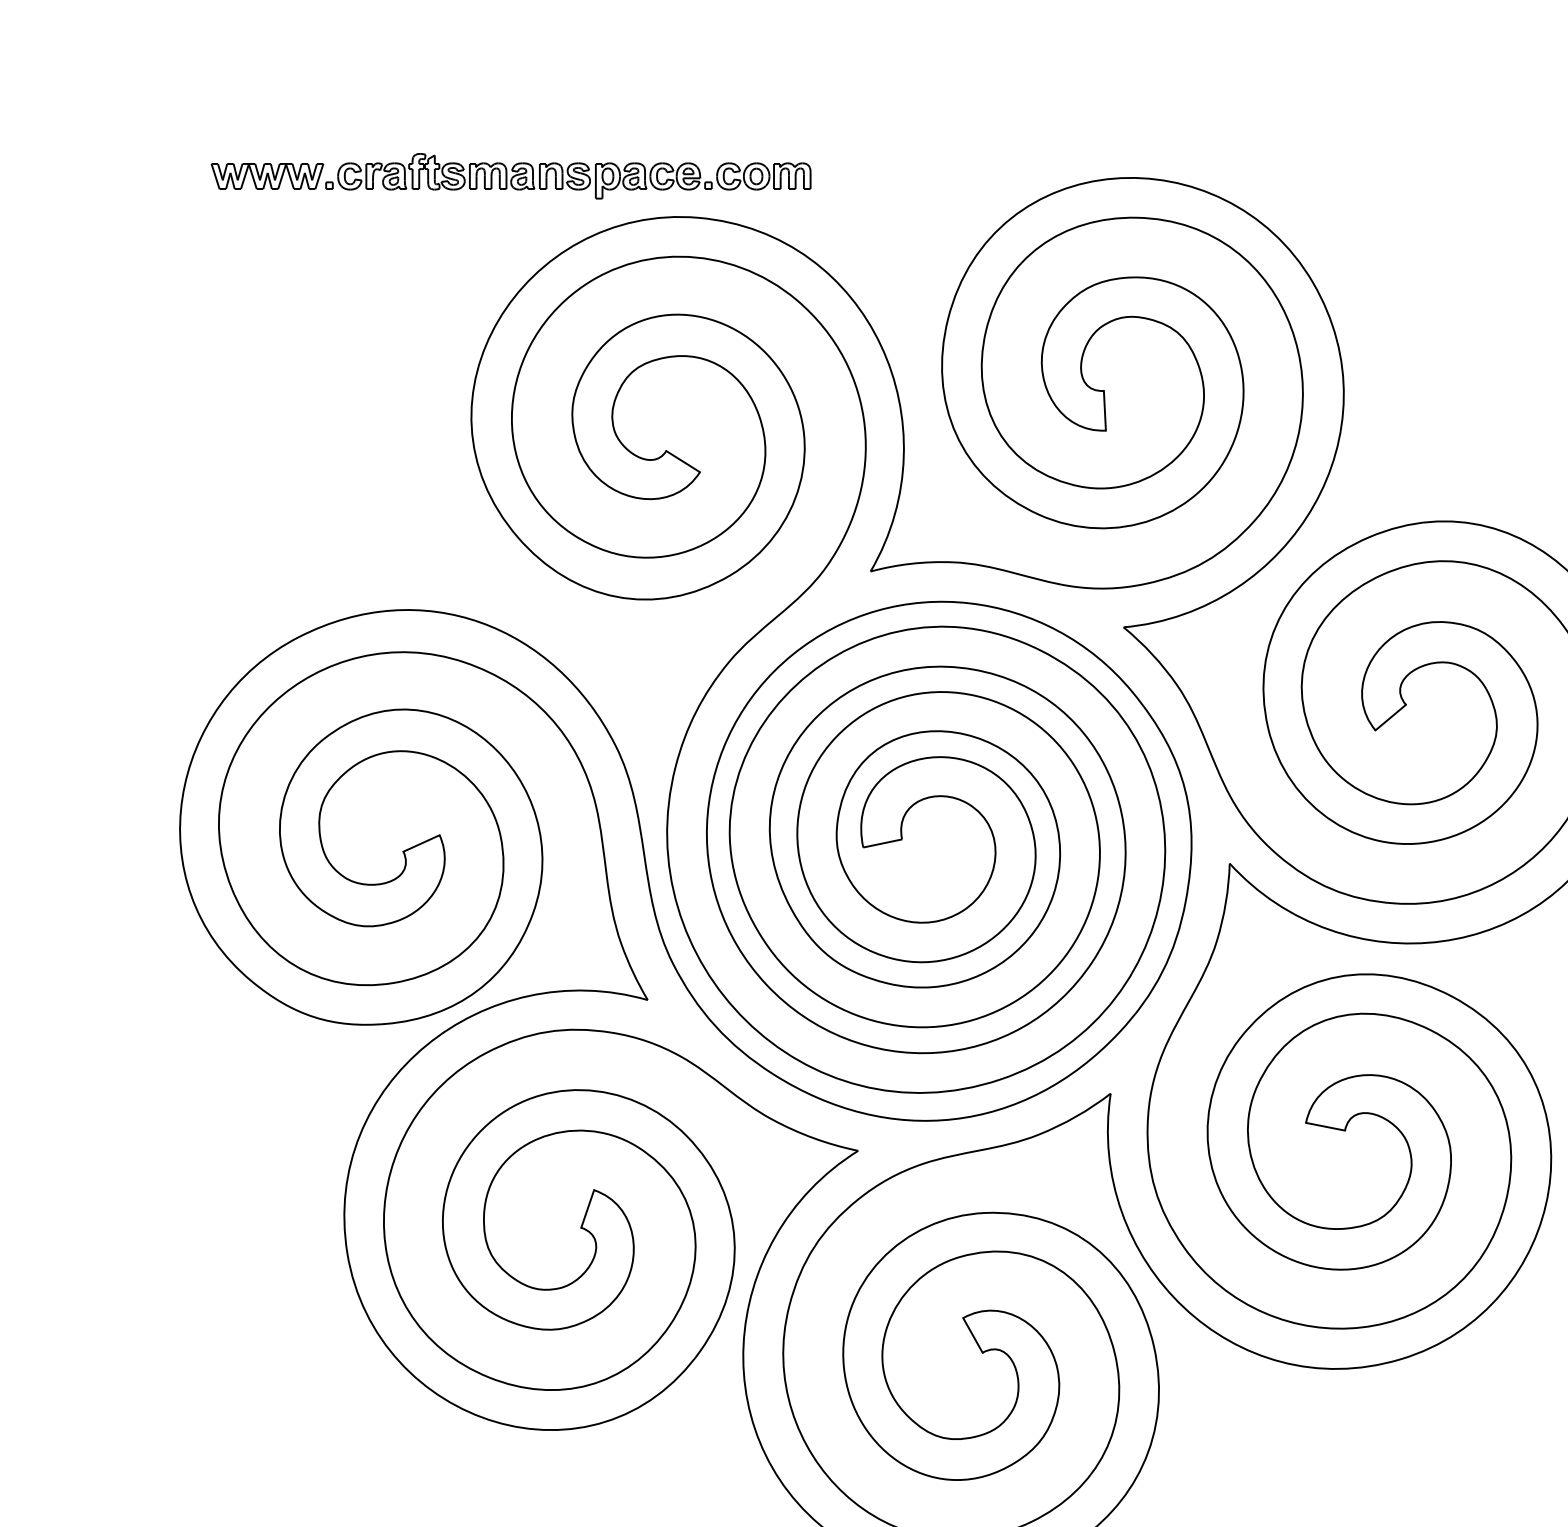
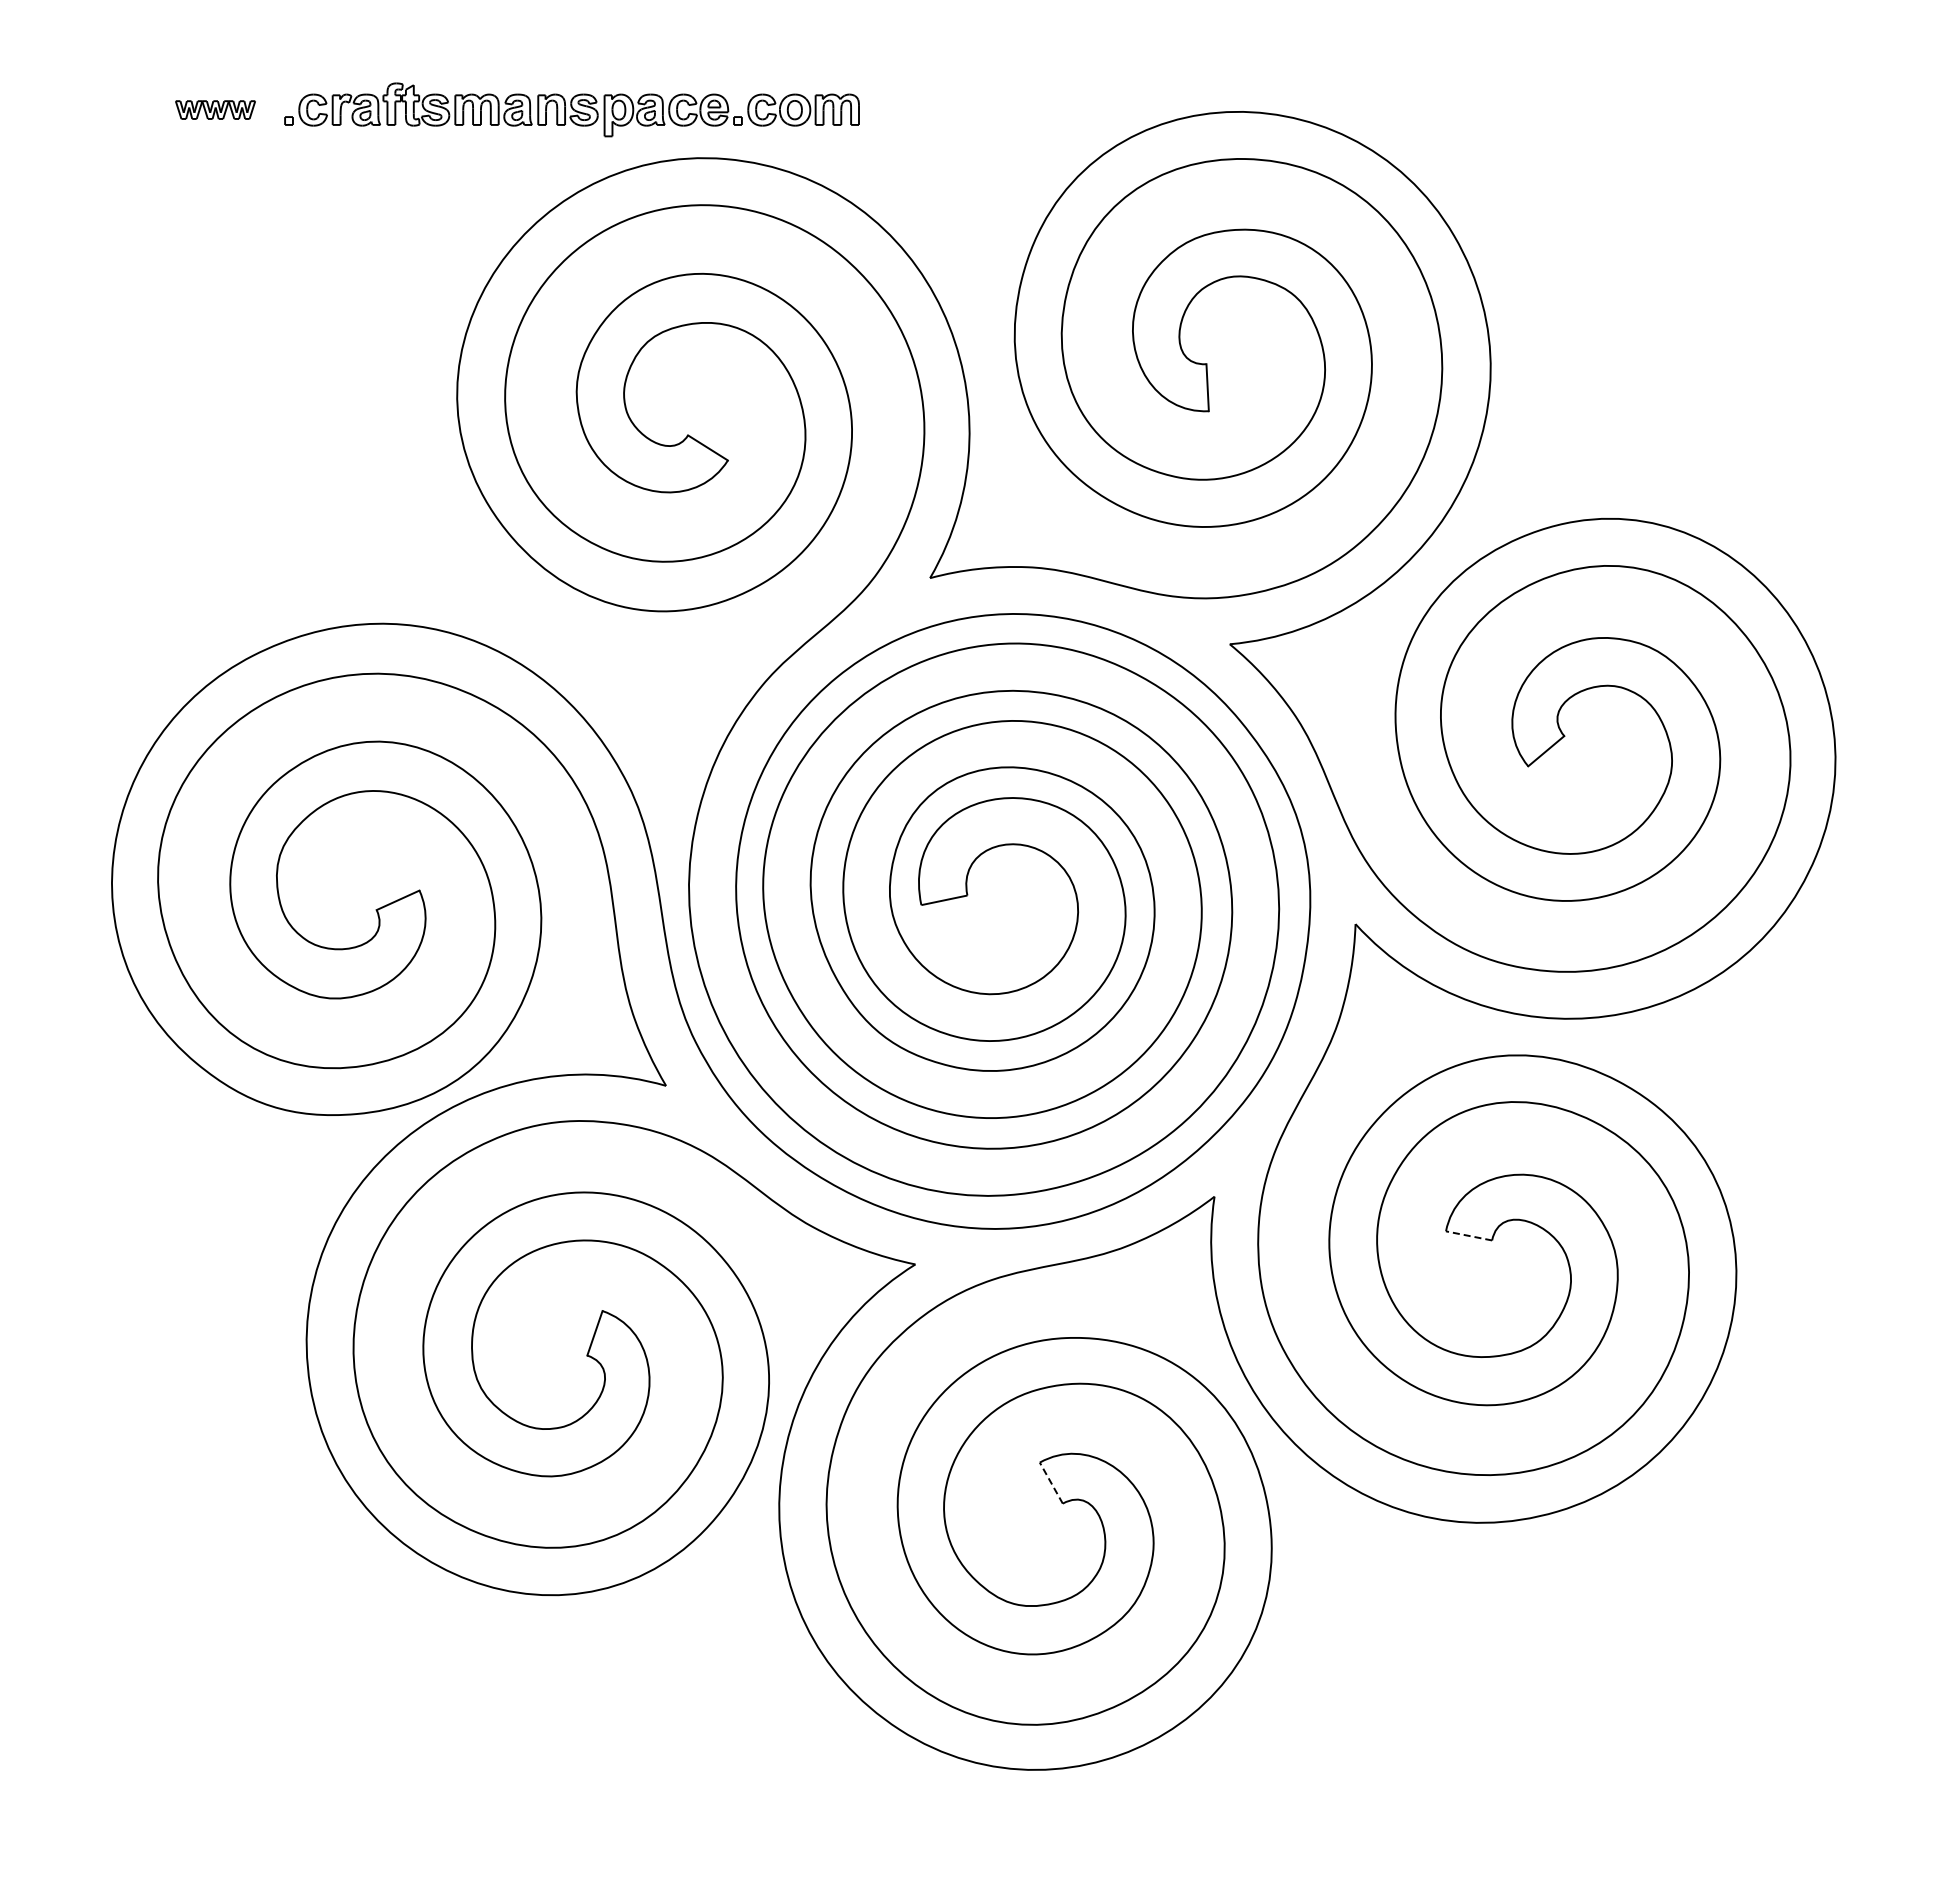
part: (267, 175) -> (215, 109), size x0.6
line: (1325, 1126) -> (1469, 1235), solid -> dashed
line: (973, 1335) -> (1051, 1483), solid -> dashed

